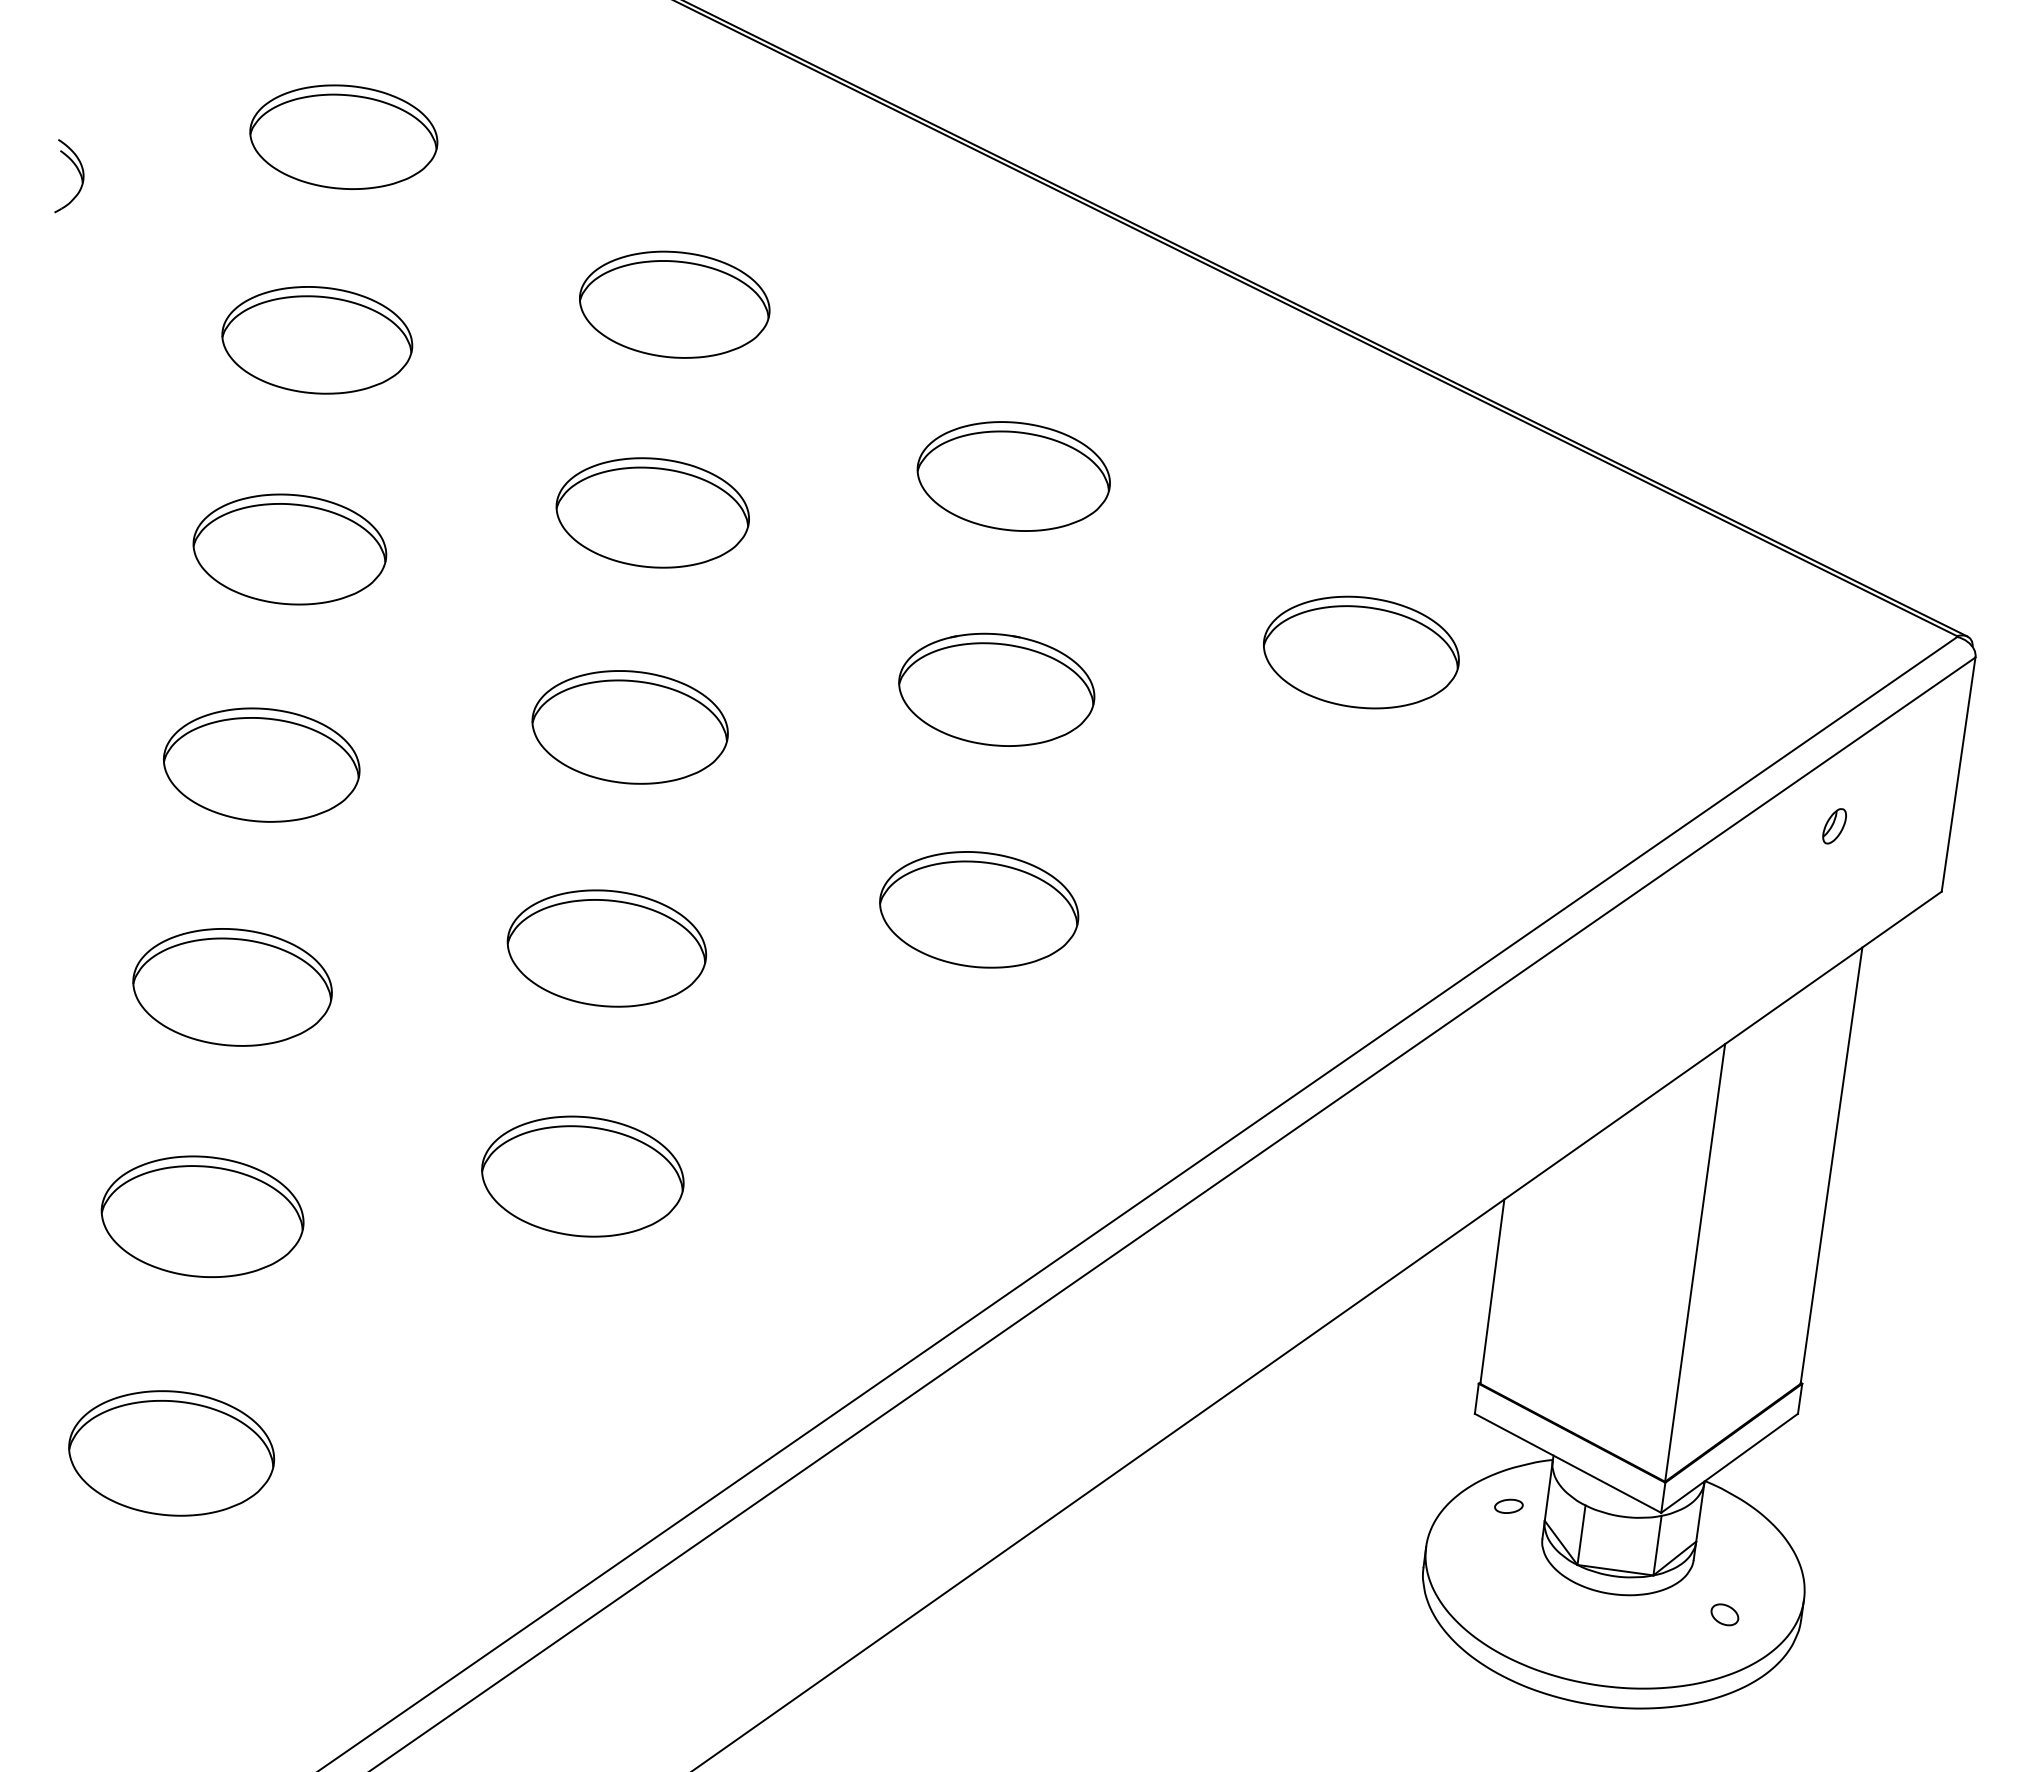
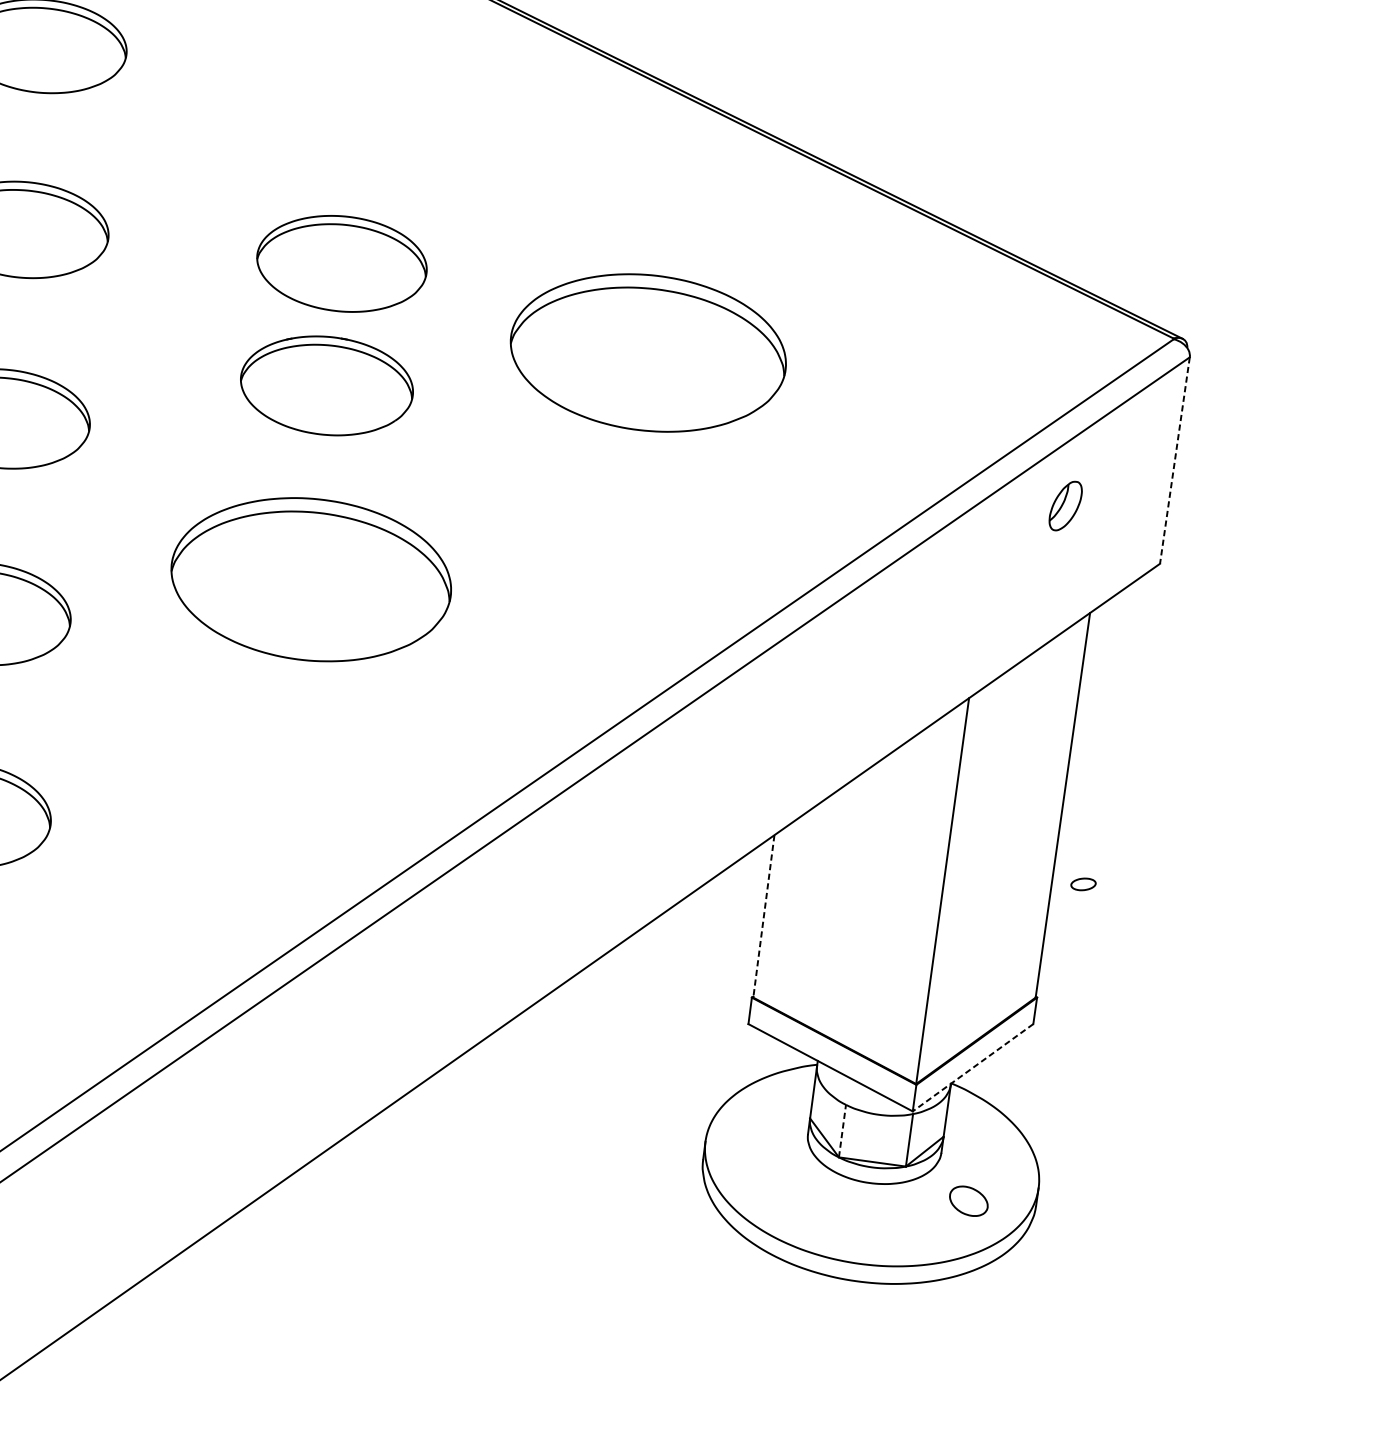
part: (1013, 476) -> (341, 263), moved
part: (1361, 652) -> (648, 352), size x1.6
line: (1958, 775) -> (1174, 461), solid -> dashed
part: (1834, 826) -> (1065, 506), size x1.6
part: (979, 909) -> (311, 579), size x1.6
line: (1492, 1291) -> (764, 916), solid -> dashed
line: (1729, 1463) -> (972, 1067), solid -> dashed
part: (1508, 1505) -> (1083, 883), moved
line: (1581, 1534) -> (842, 1130), solid -> dashed
part: (1724, 1614) -> (968, 1201), size x1.6

